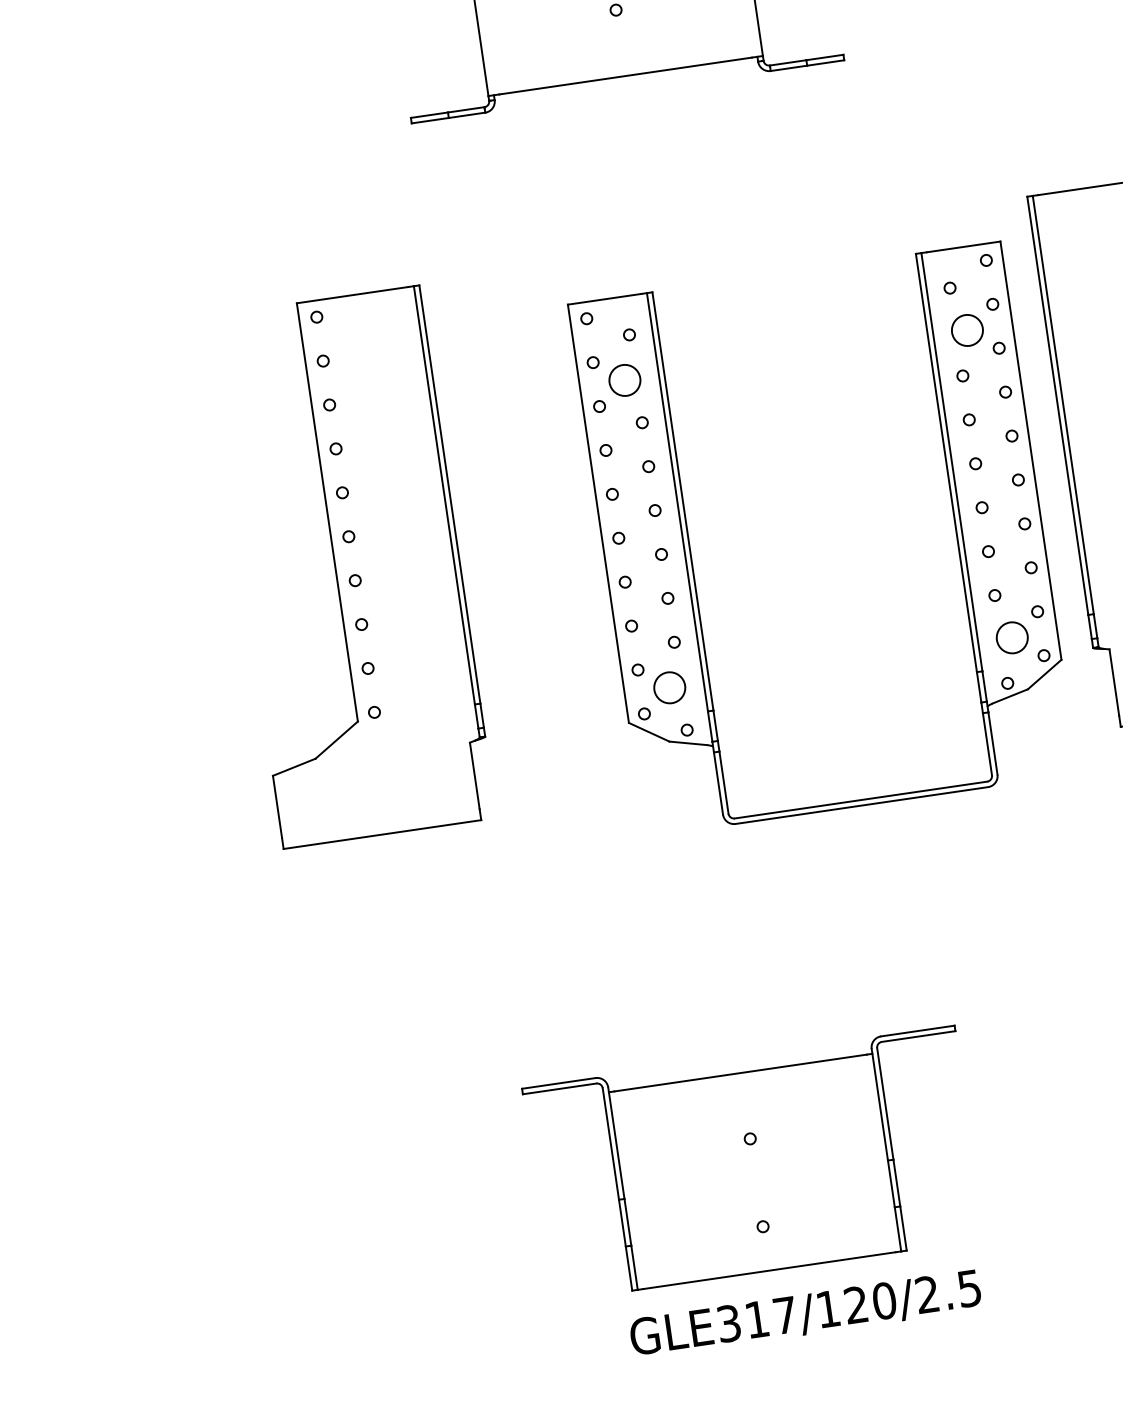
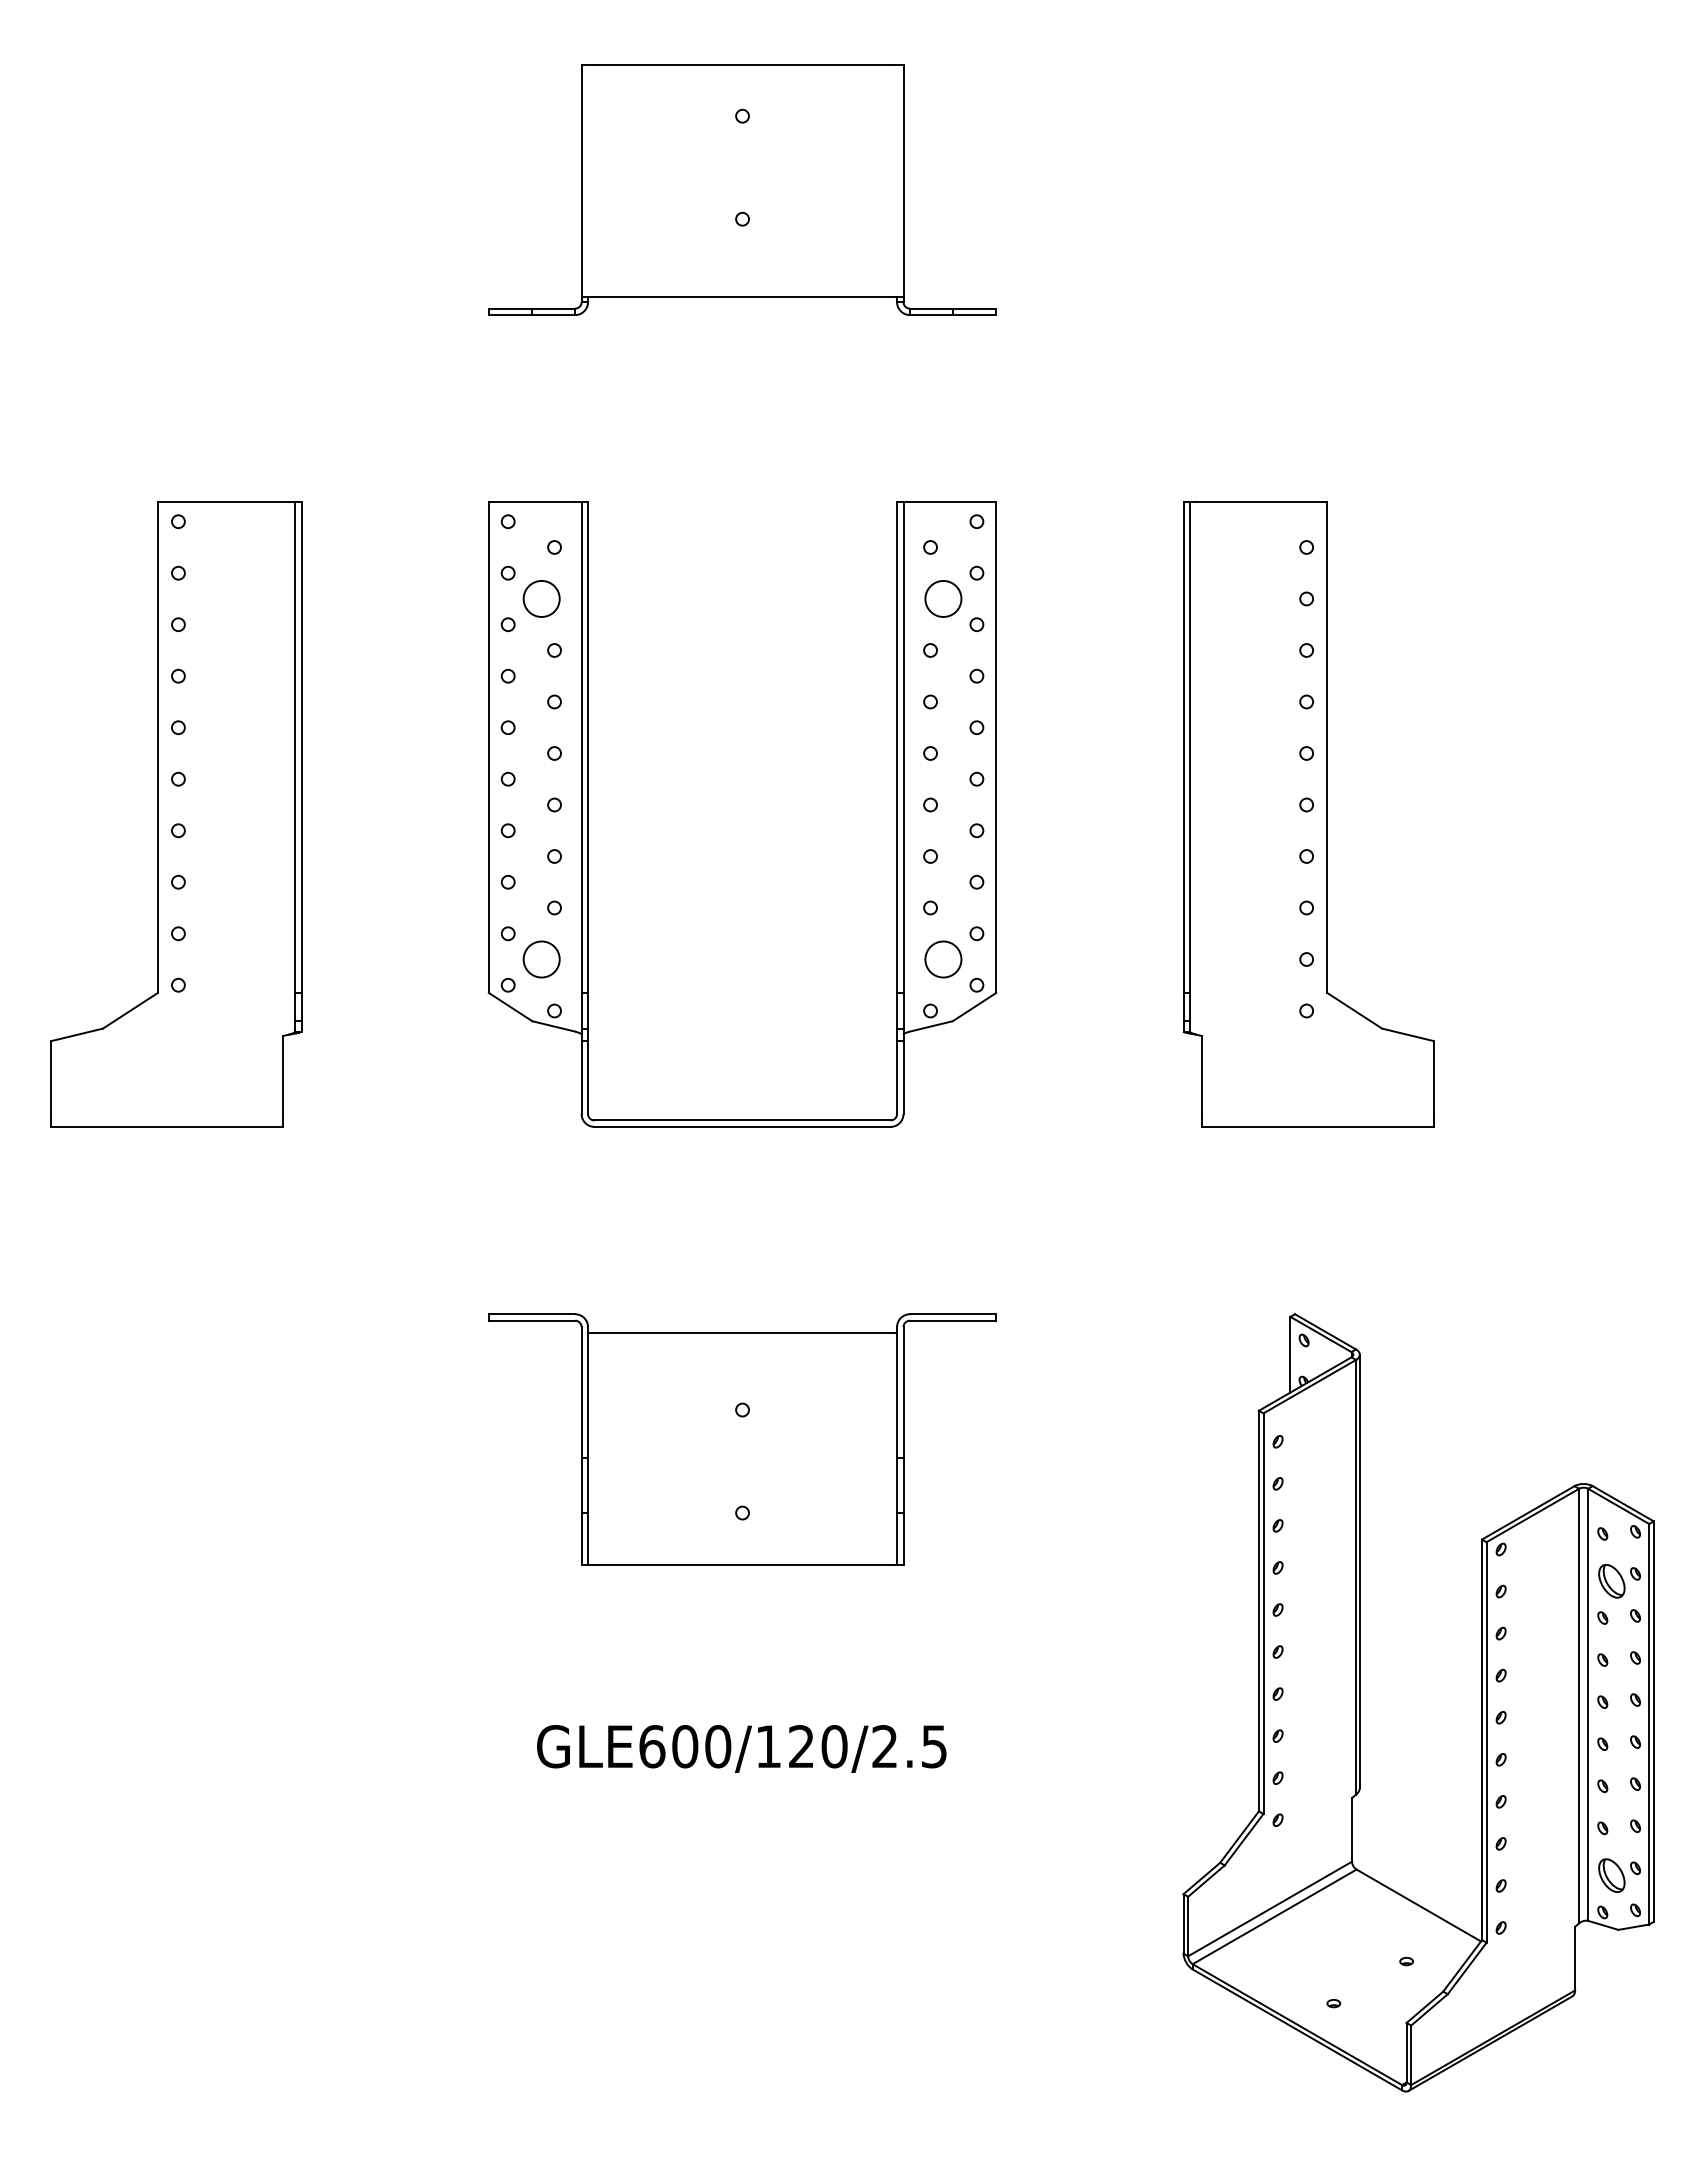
part: (691, 558) -> (588, 814), moved
part: (351, 567) -> (176, 814), moved
part: (753, 1164) -> (742, 1439), moved
text: (757, 1319) -> (685, 1746), GLE317/120/2.5 -> GLE600/120/2.5

